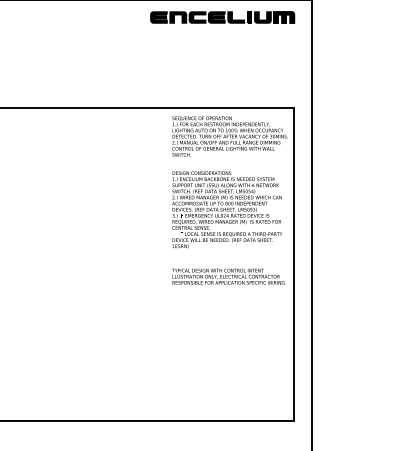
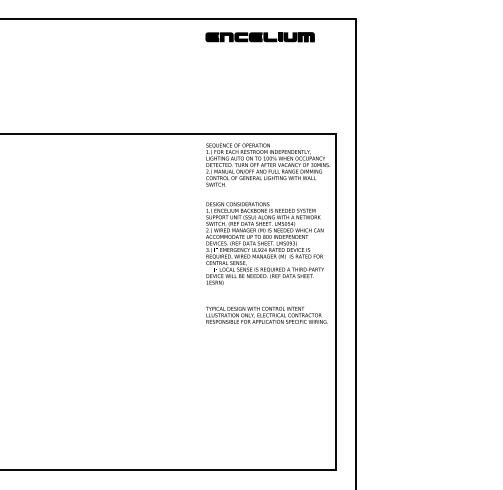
part: (222, 16) -> (259, 36), size x0.7

